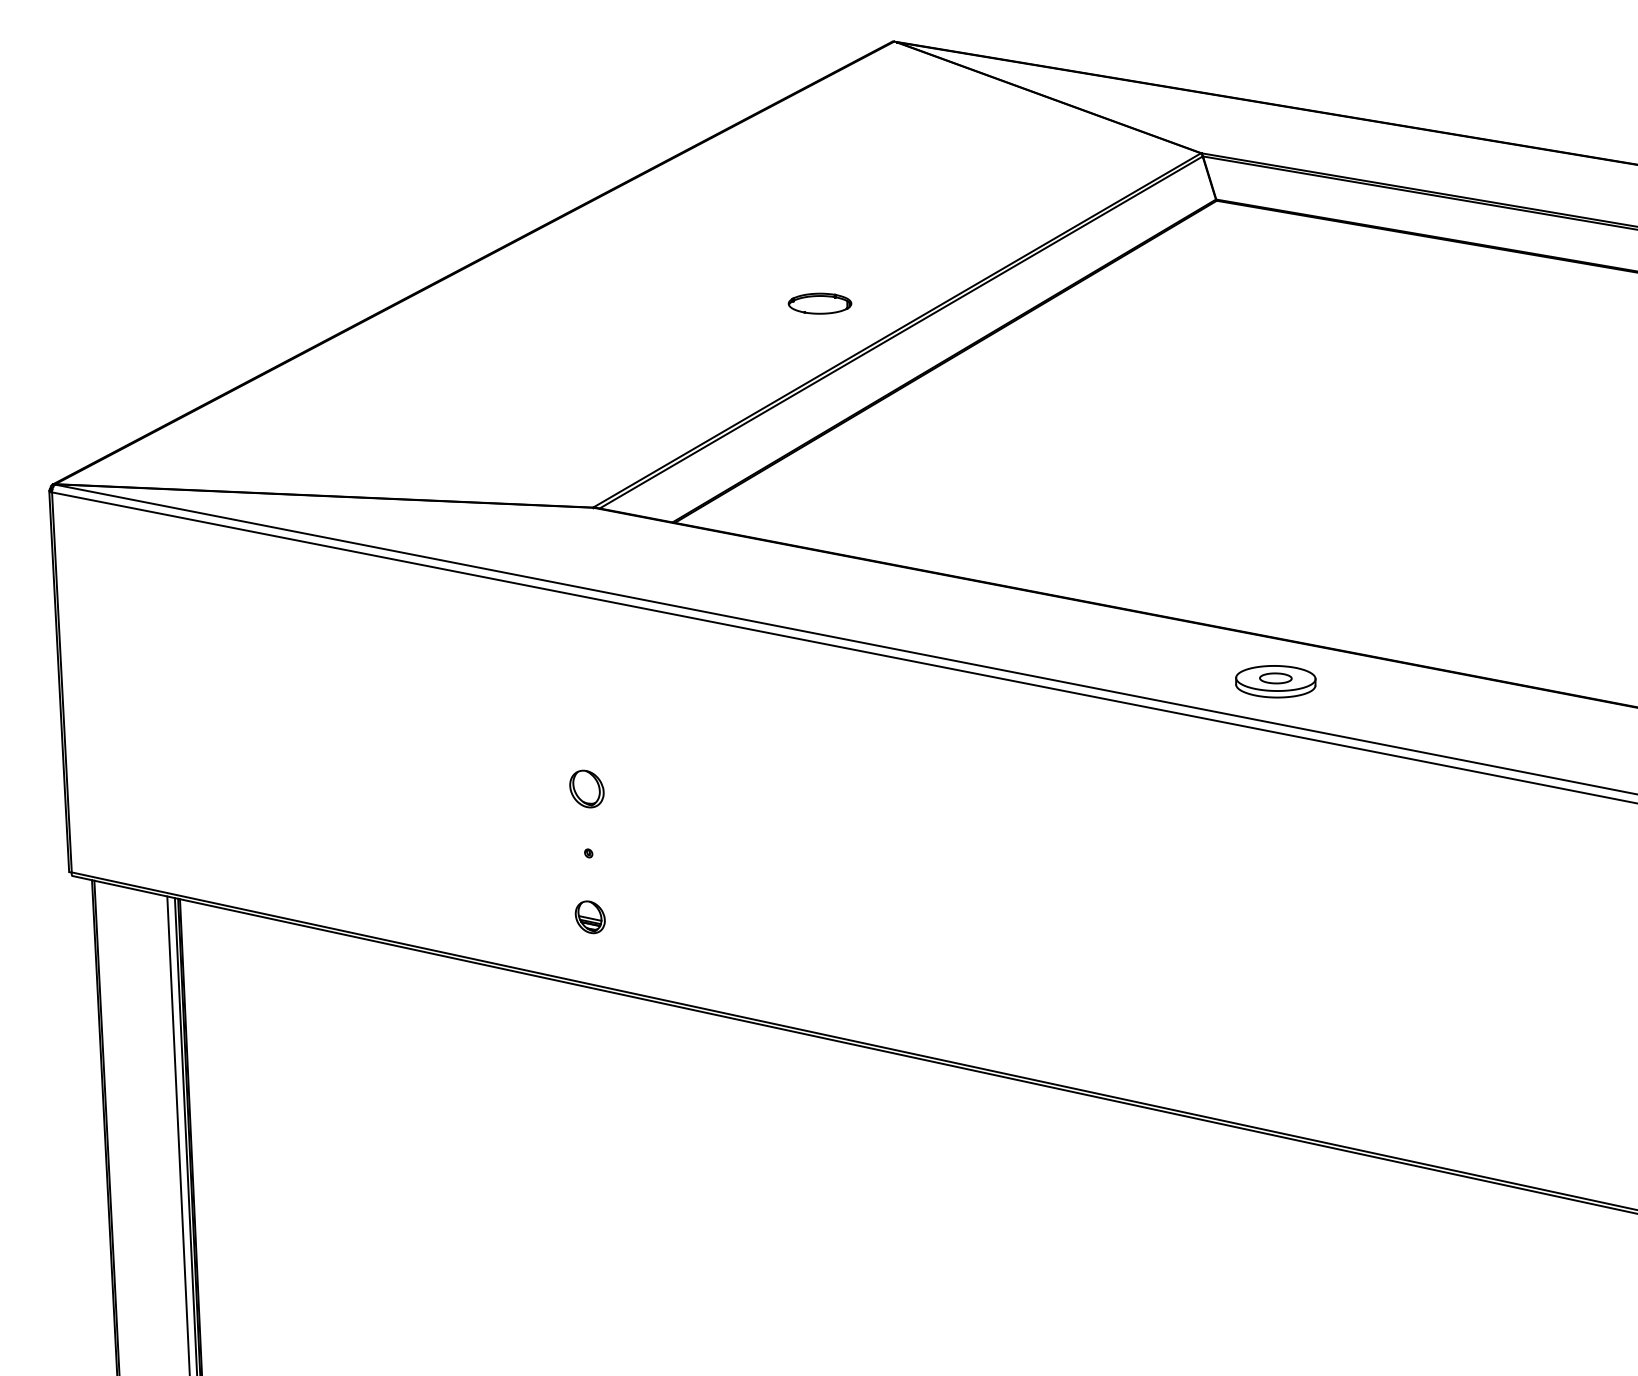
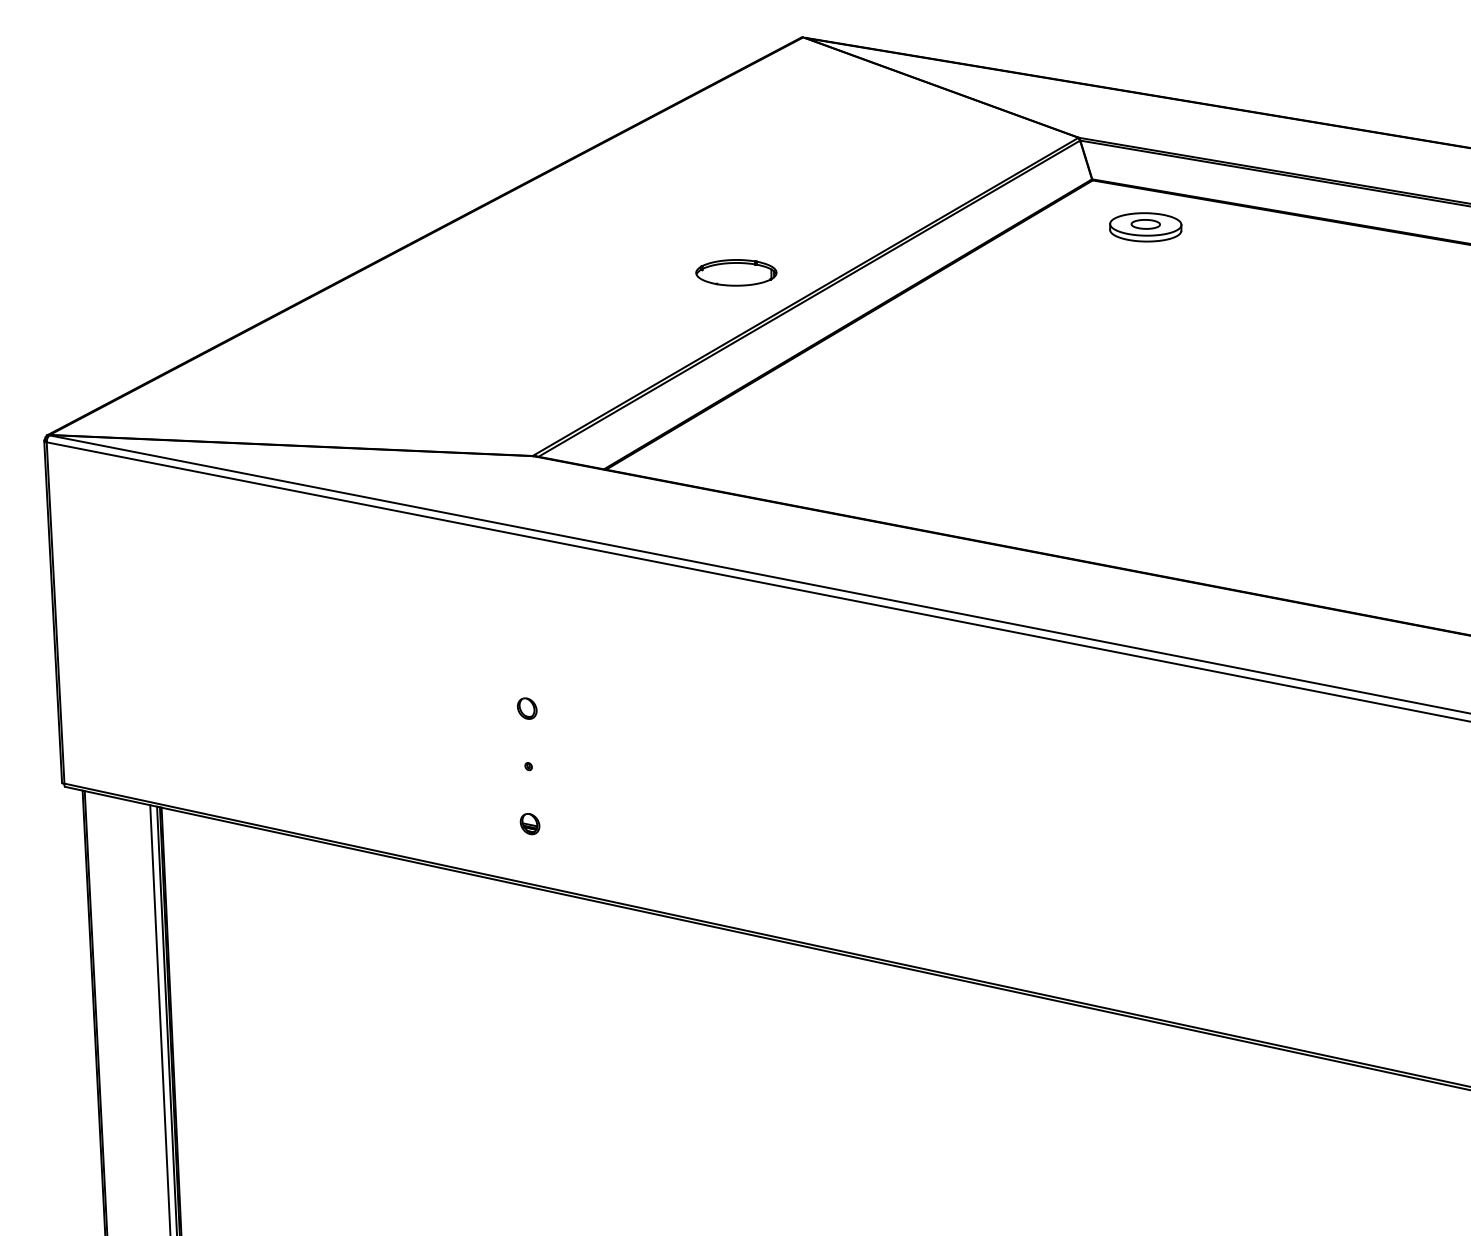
part: (820, 303) -> (736, 272), size x1.43
part: (1275, 681) -> (1145, 227), moved
part: (587, 788) -> (527, 708), size x0.62
part: (589, 917) -> (529, 824), size x0.71

